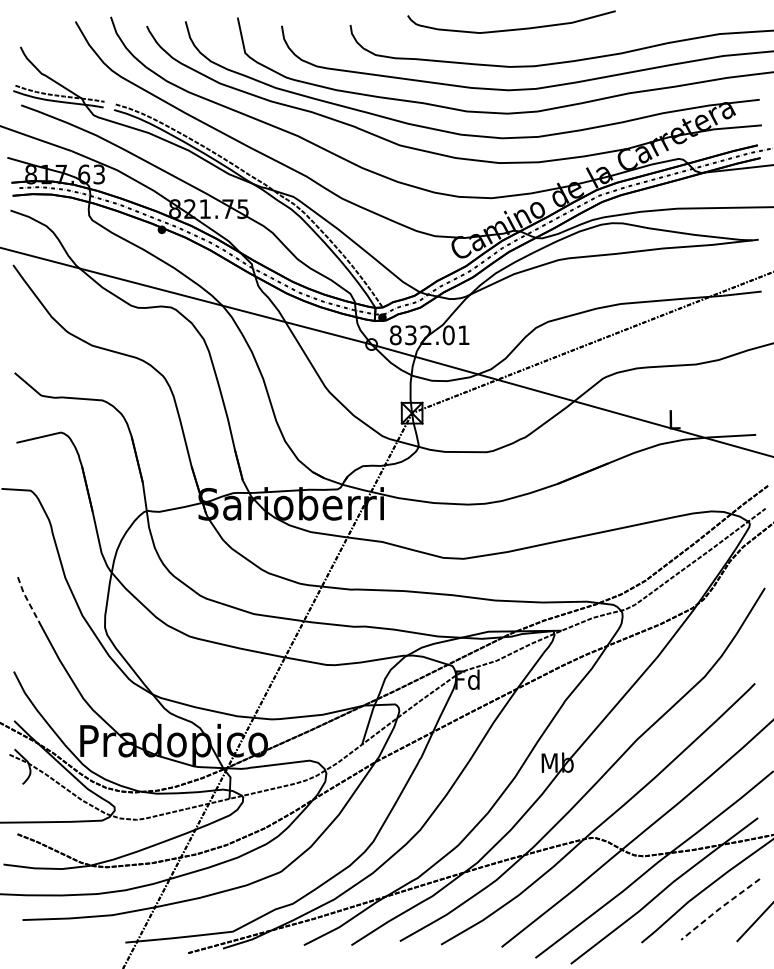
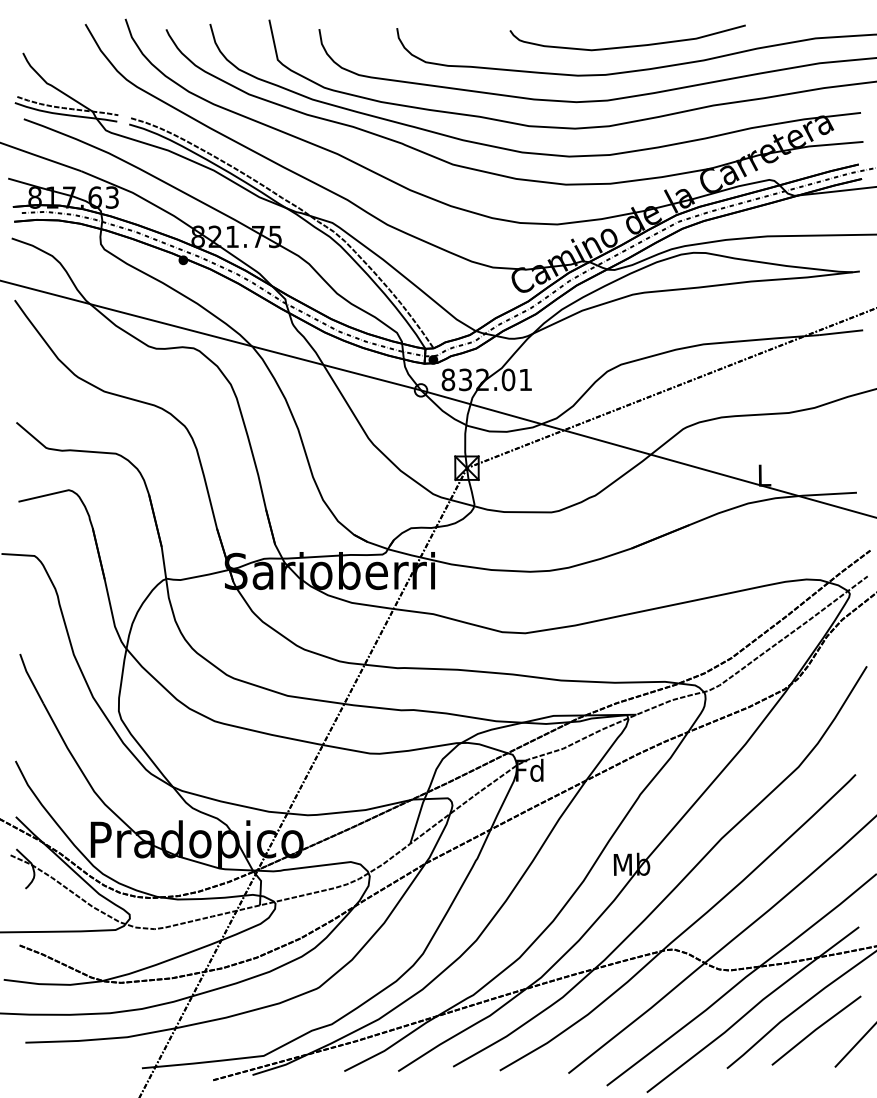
curve: (513, 28) -> (629, 45), moved
line: (27, 599) -> (30, 679), dashed -> solid
line: (719, 908) -> (815, 1029), dashed -> solid

